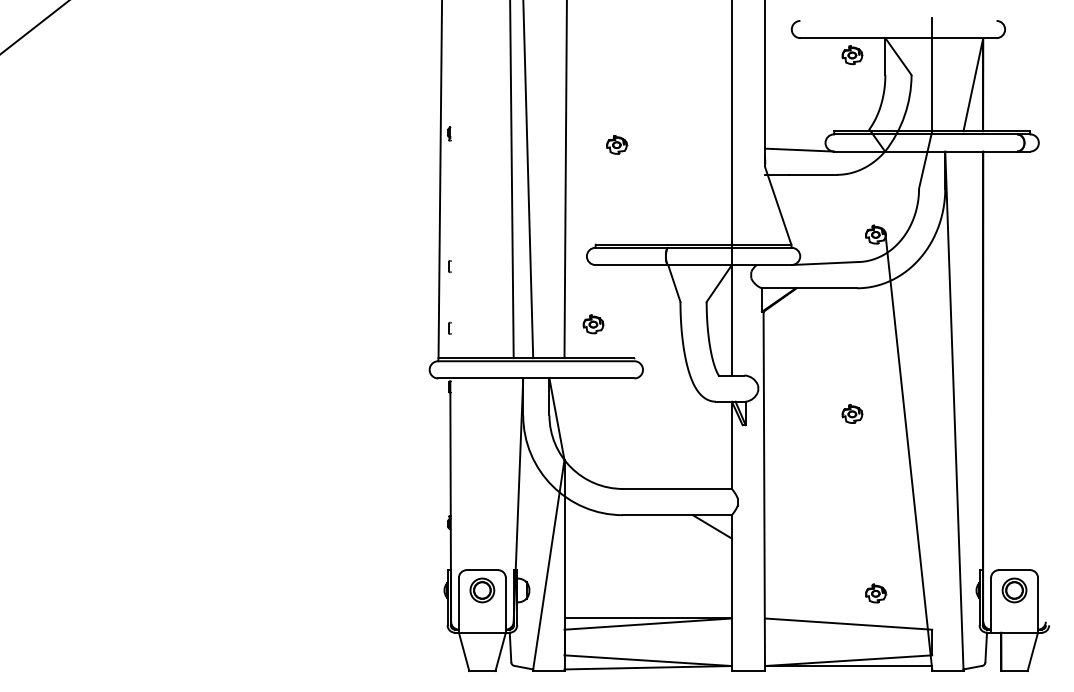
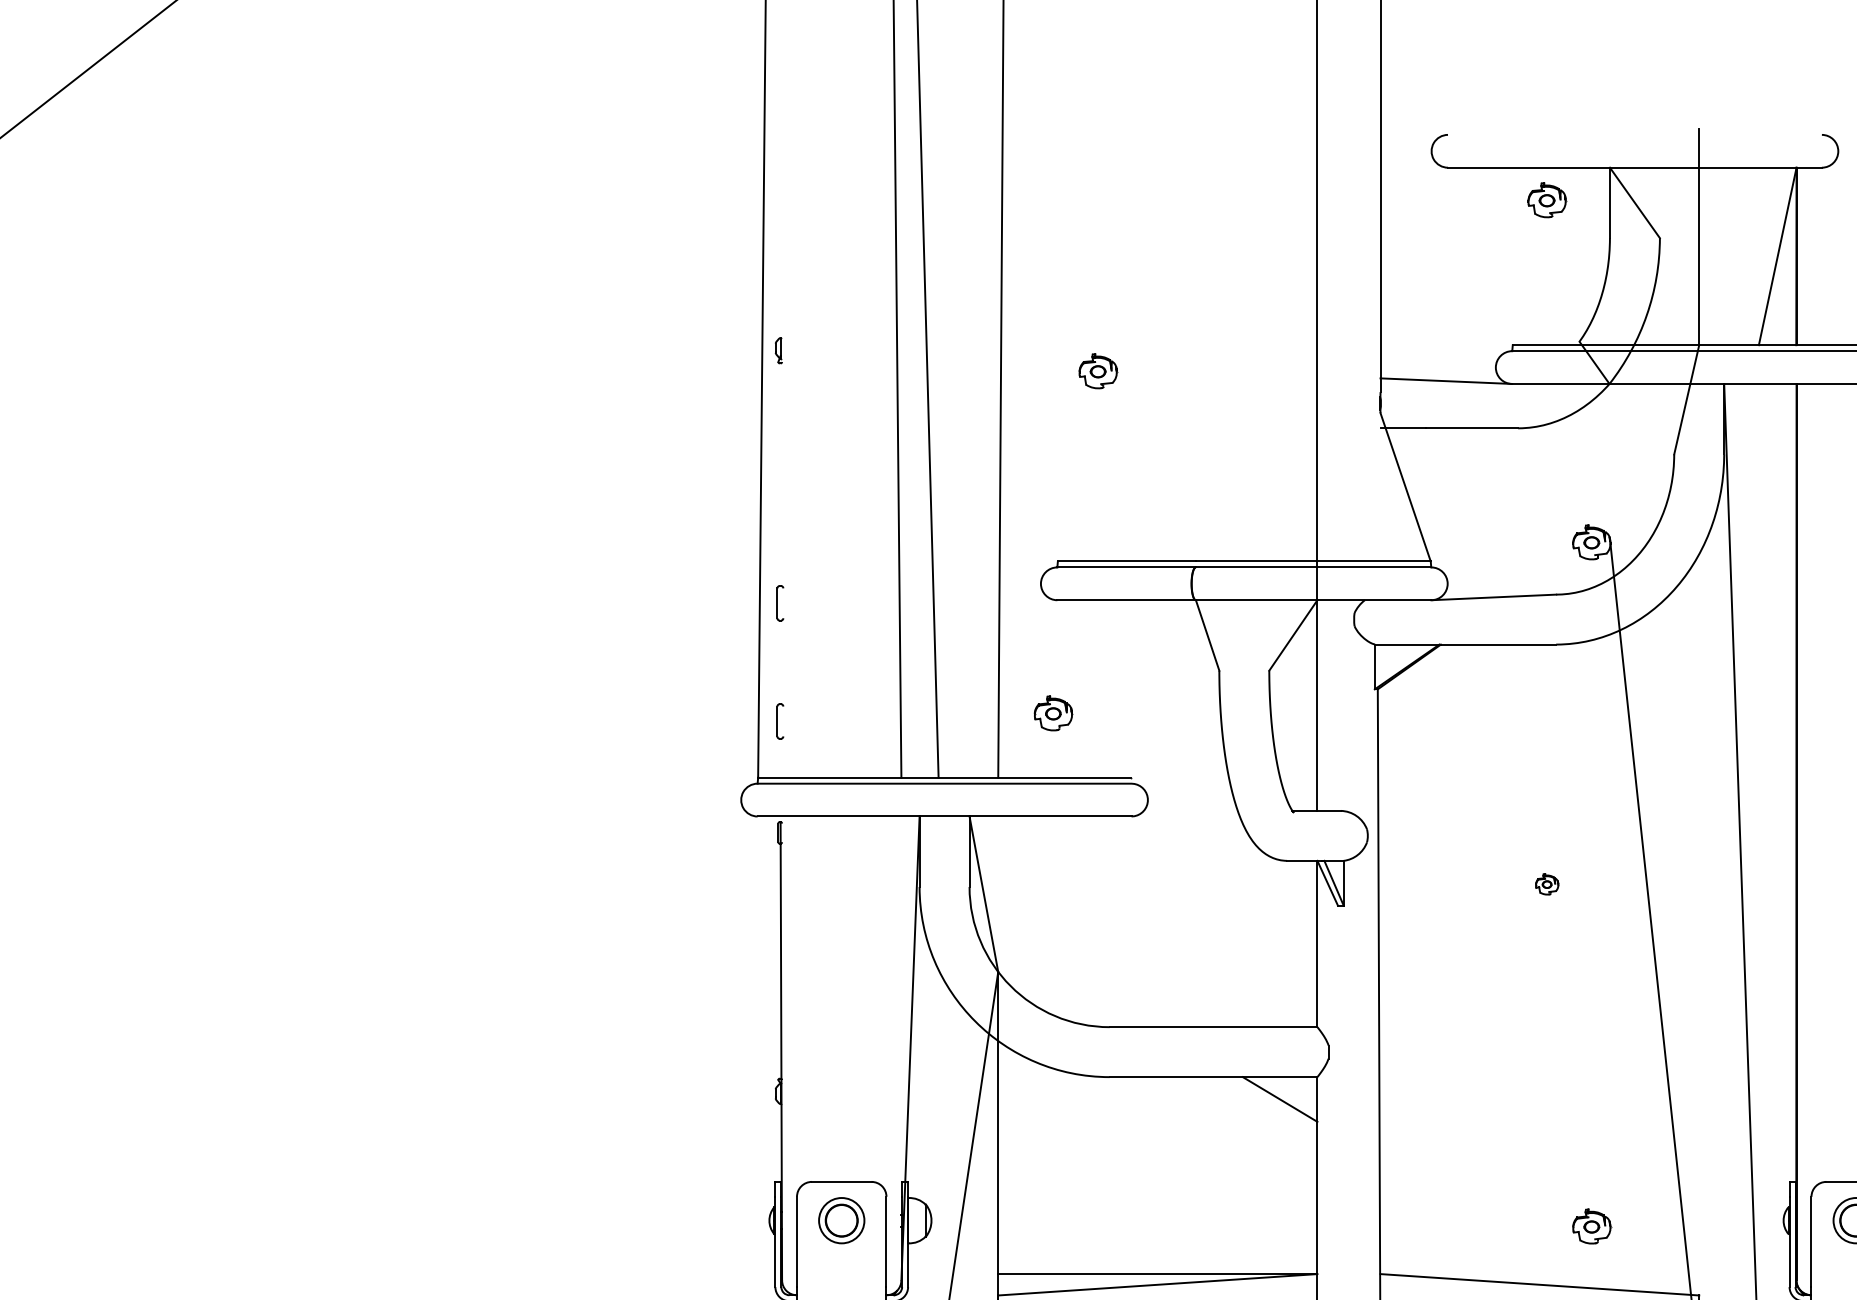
part: (449, 266) -> (779, 603), size x1.6
part: (449, 327) -> (779, 719), size x1.6
part: (852, 413) -> (1547, 883), size x0.6

